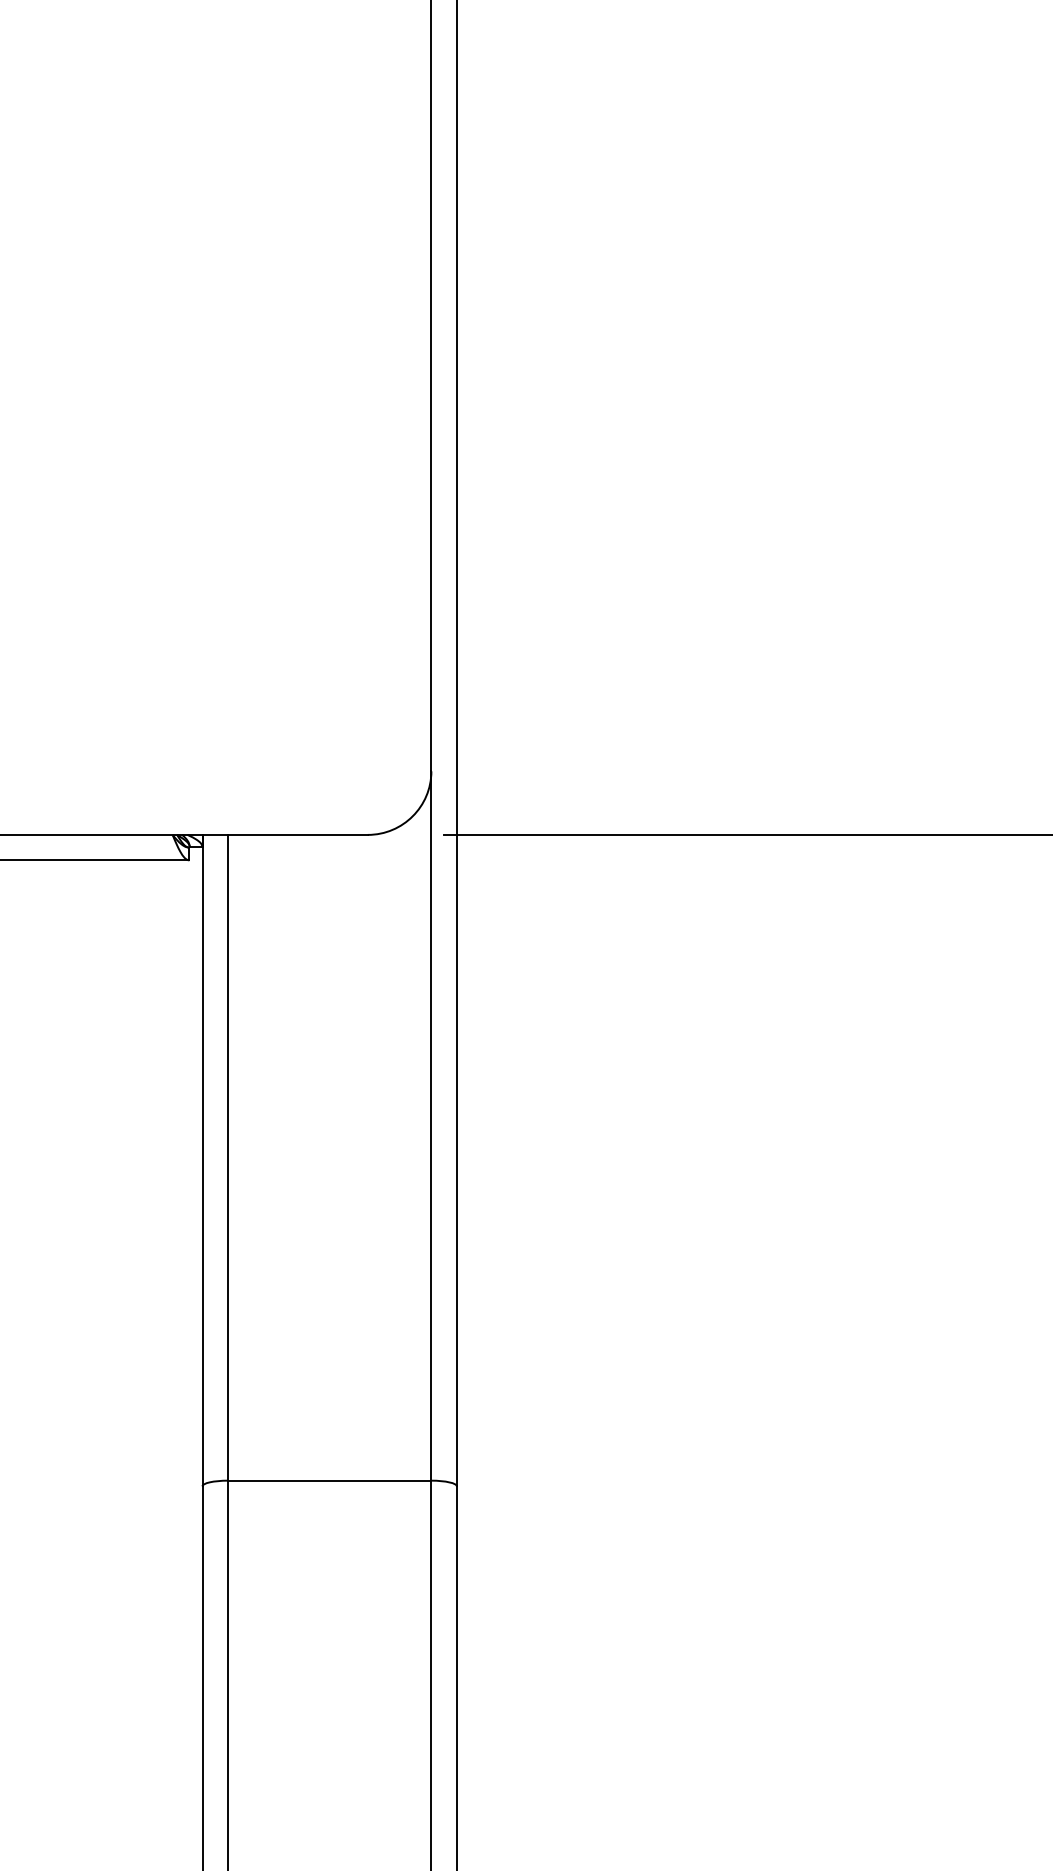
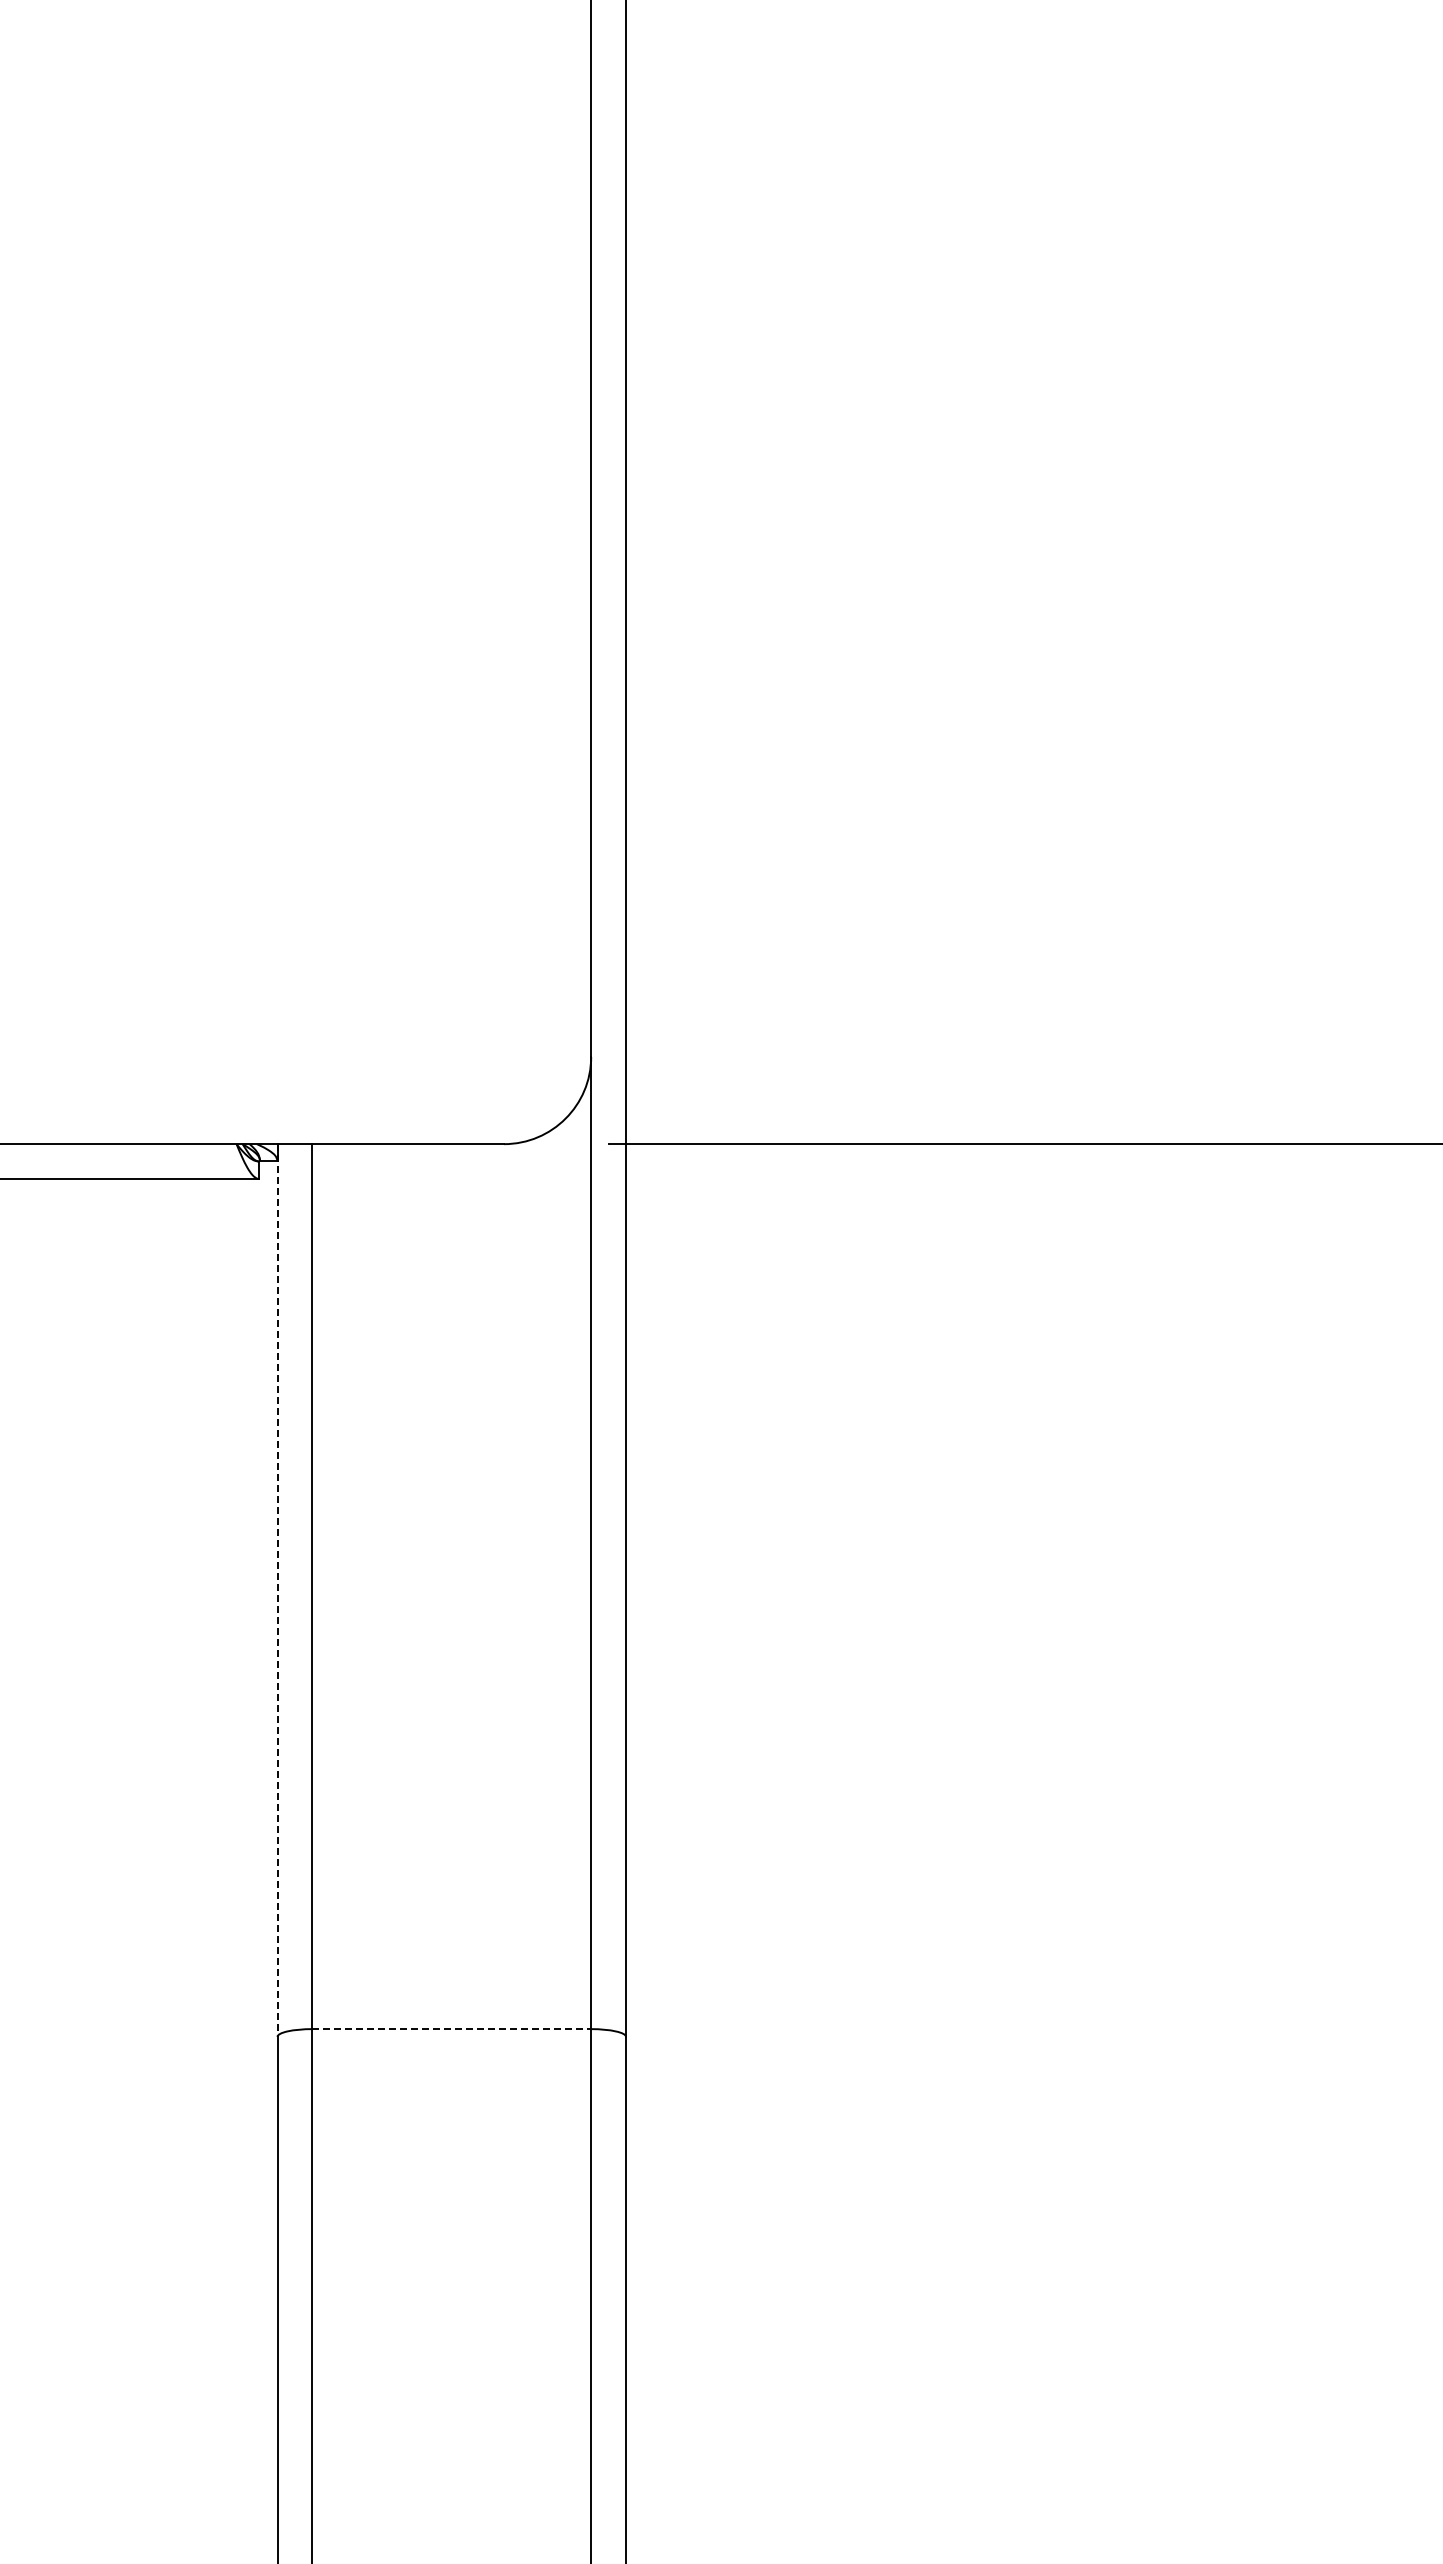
line: (202, 1161) -> (277, 1591), solid -> dashed
line: (330, 1480) -> (452, 2029), solid -> dashed

